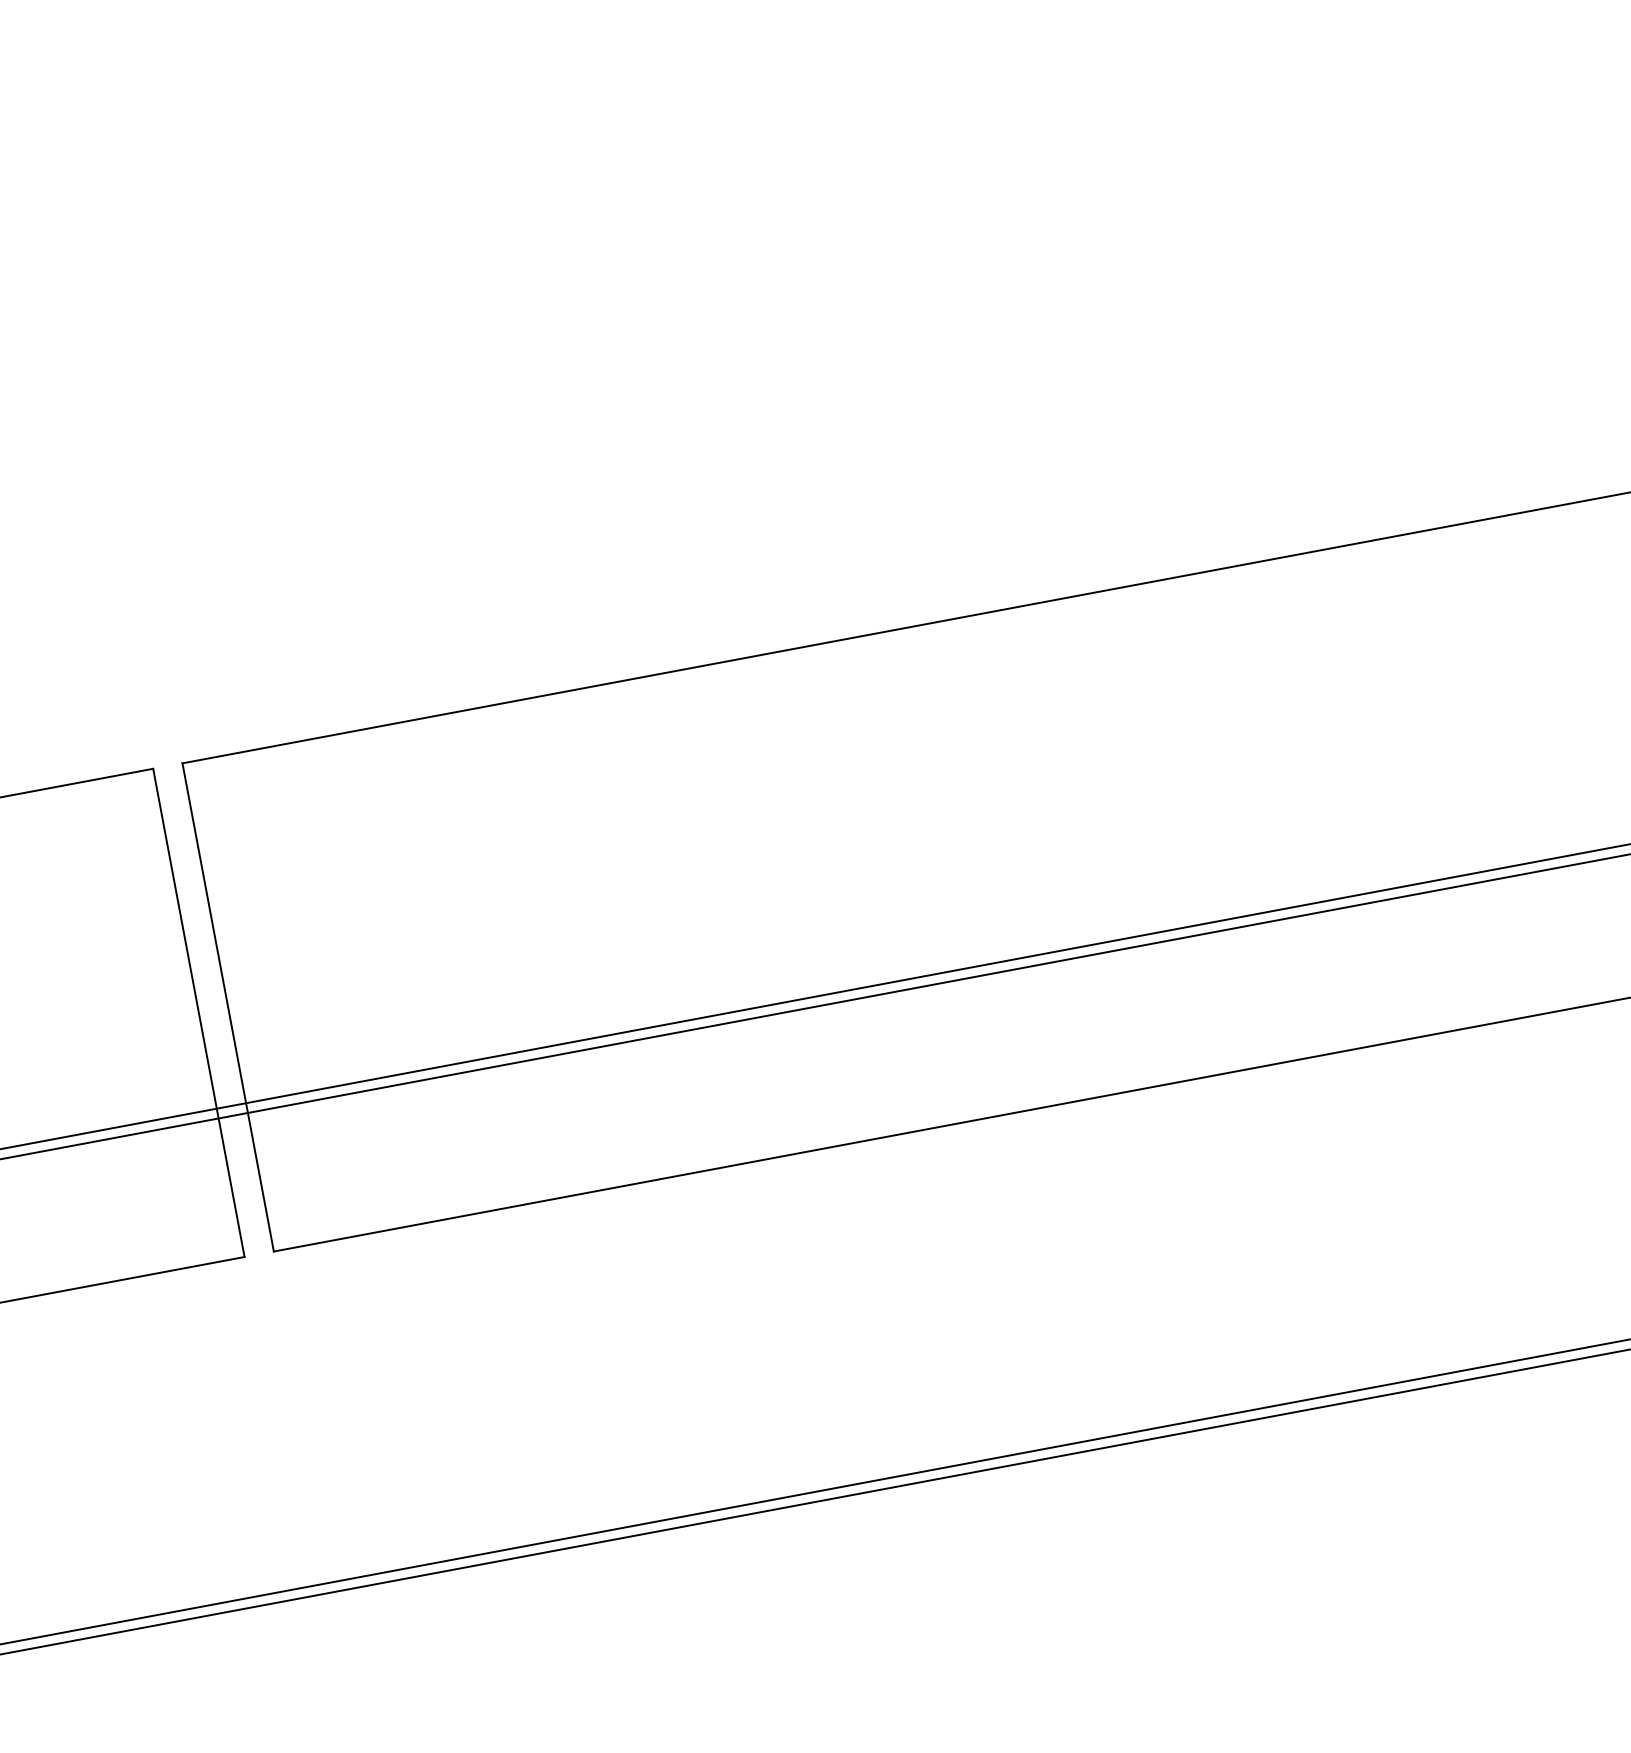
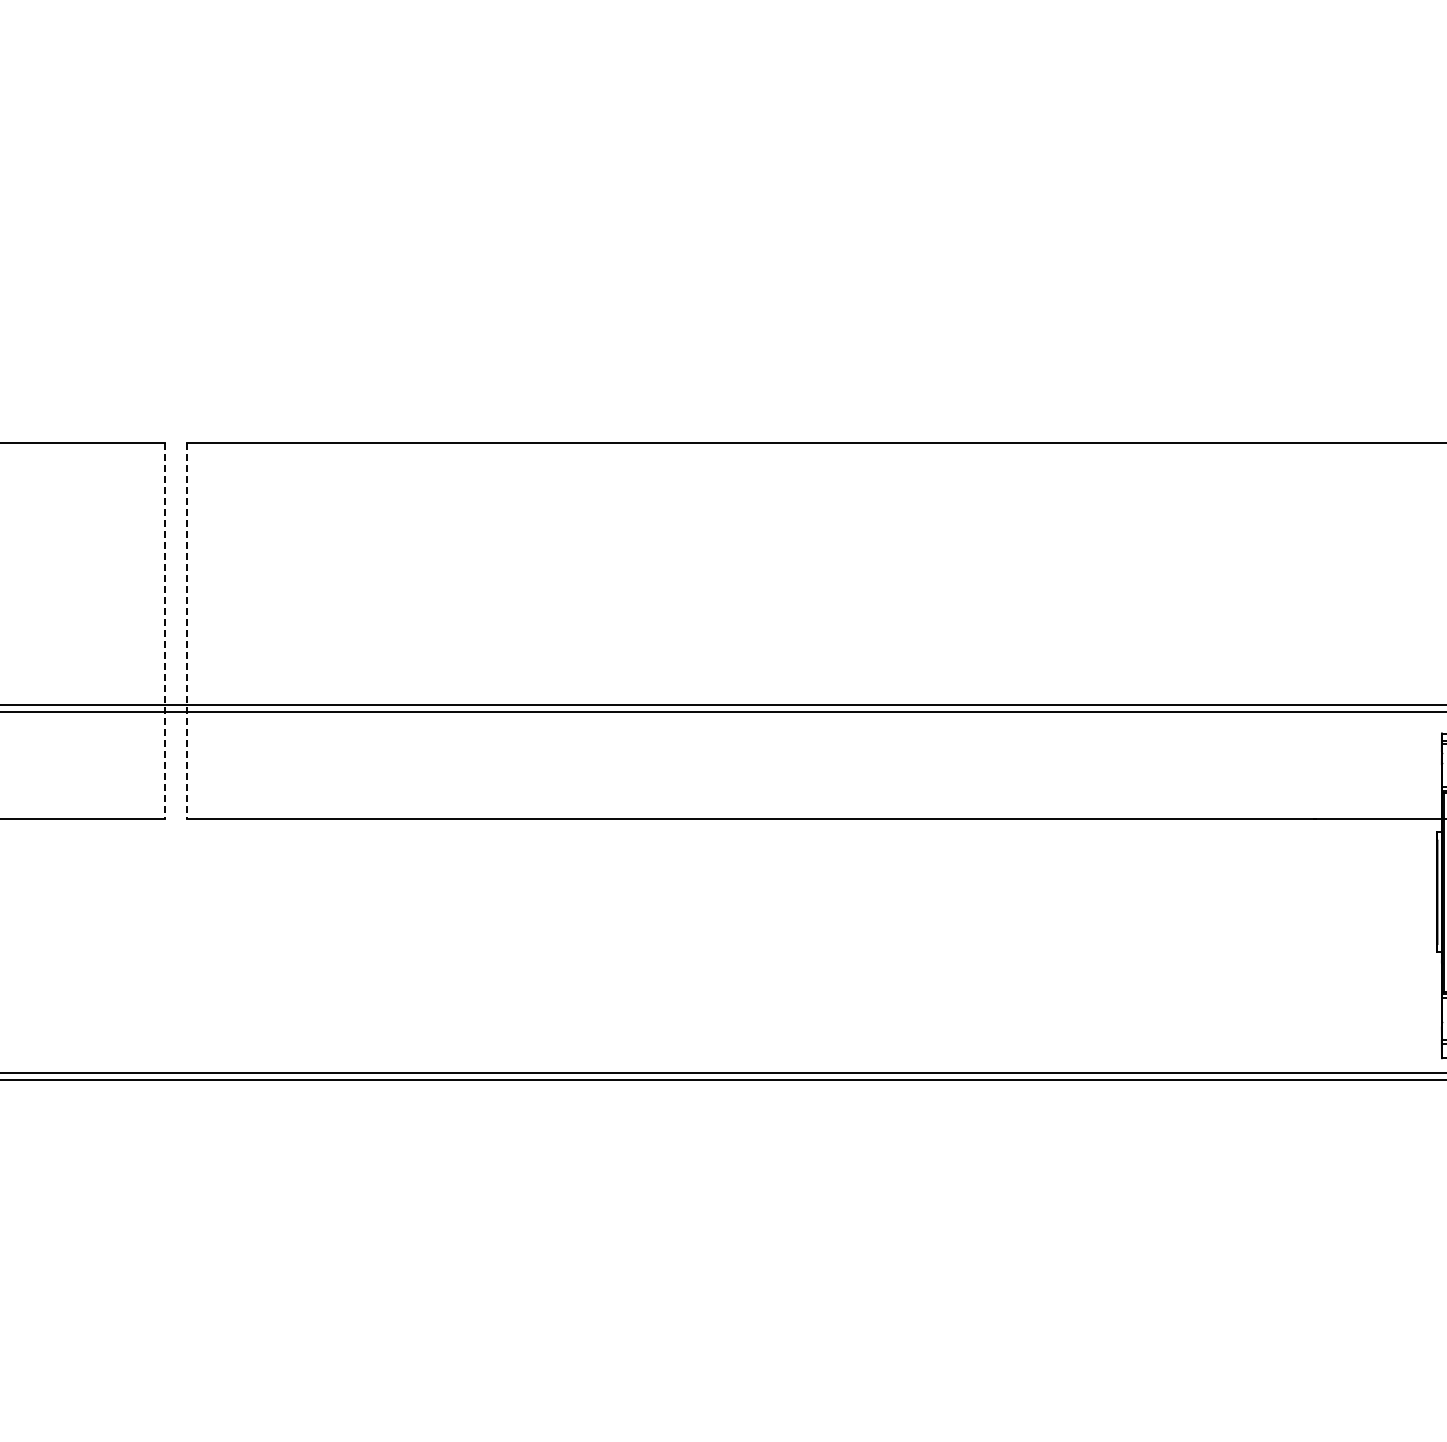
line: (228, 1006) -> (187, 630), solid -> dashed
line: (198, 1012) -> (164, 630), solid -> dashed

